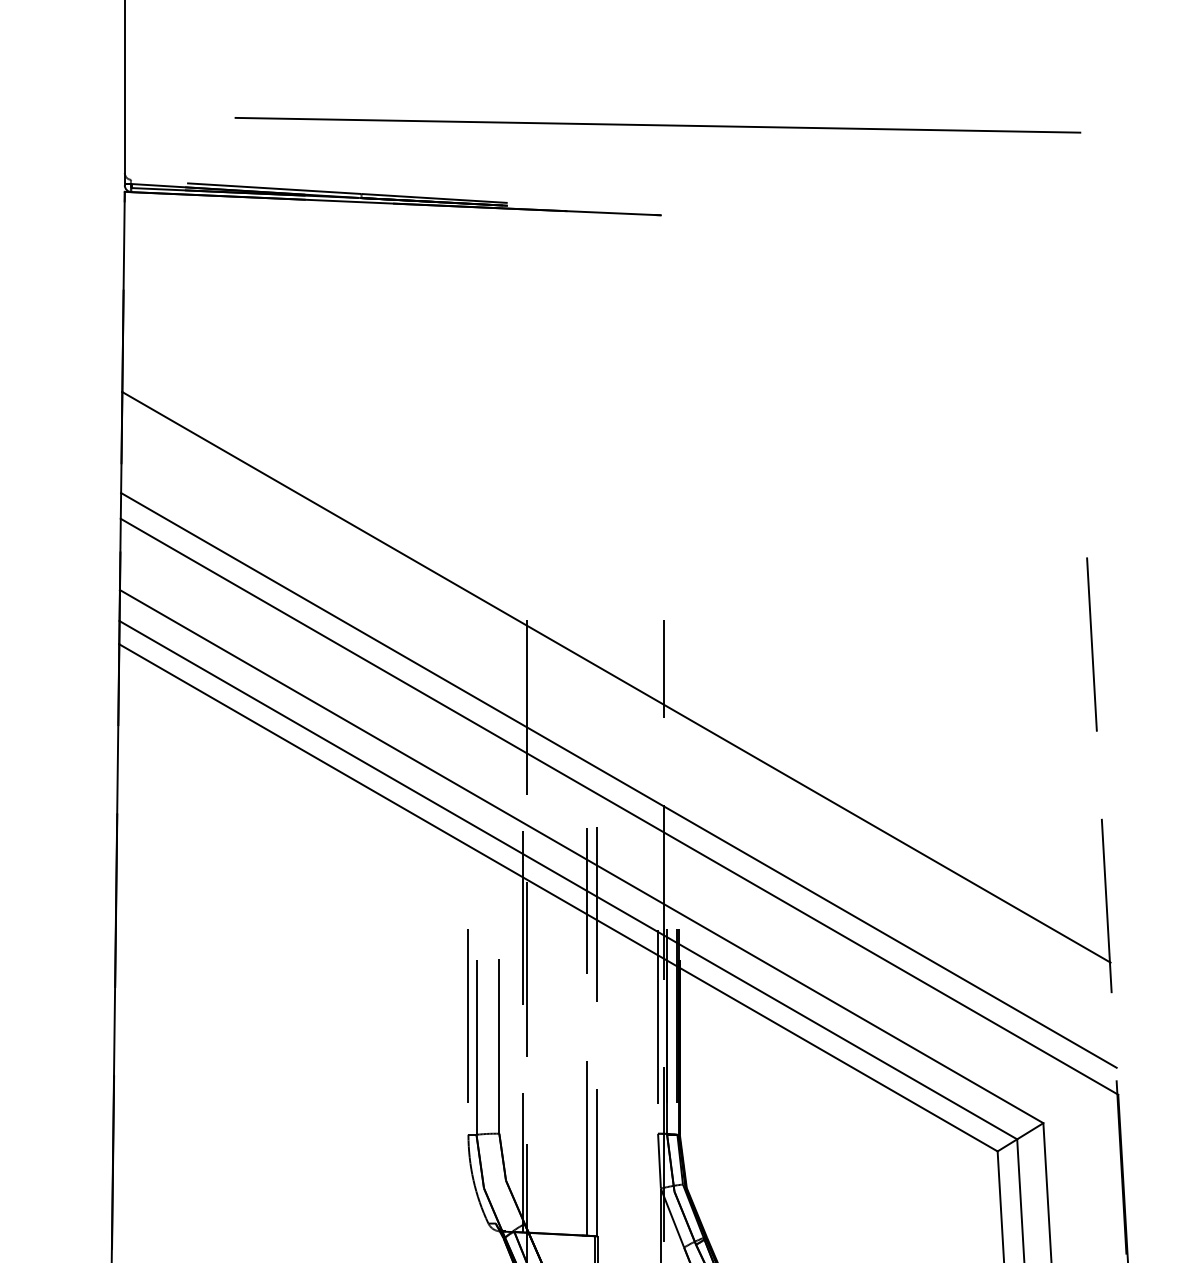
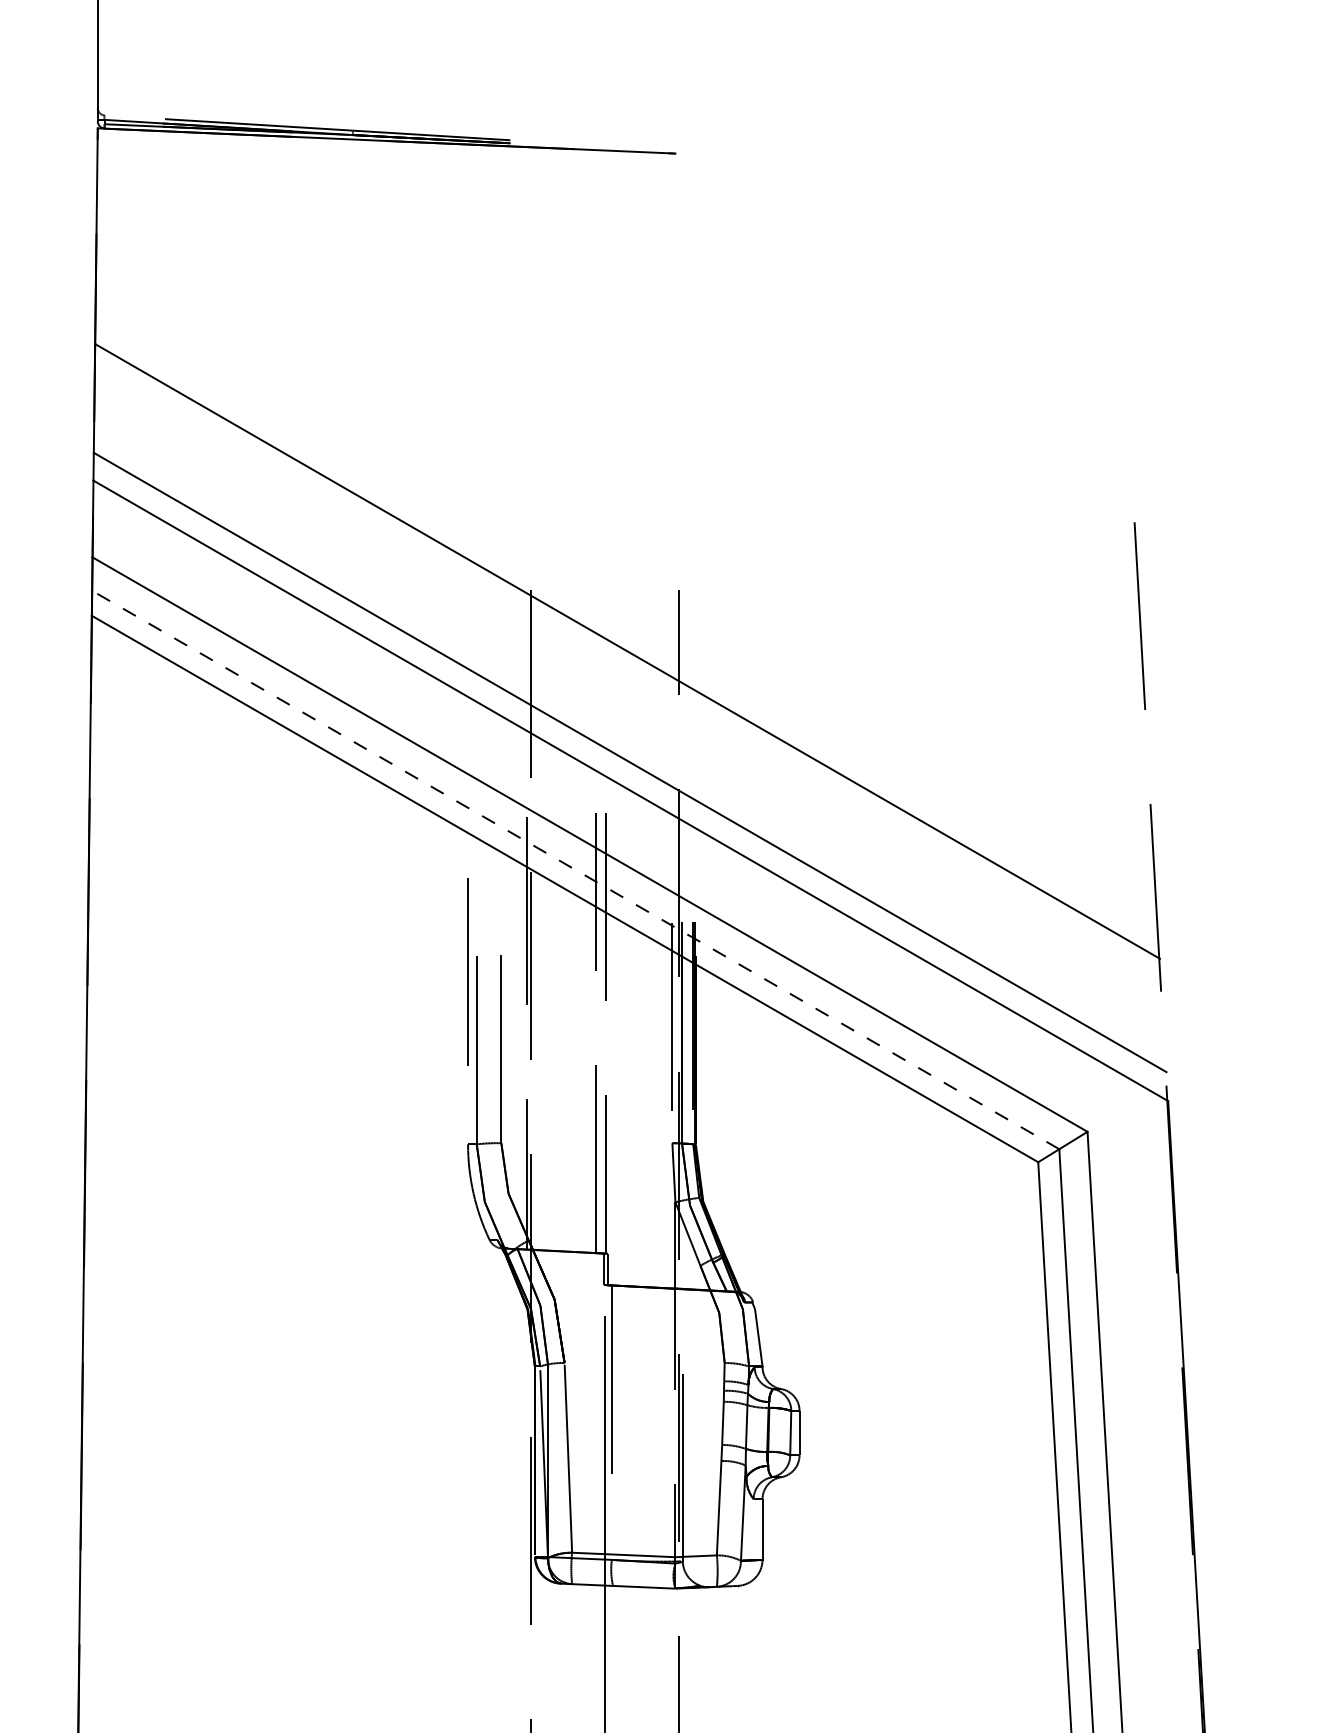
line: (658, 125) -> (672, 56), removed
line: (568, 879) -> (575, 869), solid -> dashed
line: (467, 1015) -> (467, 971), moved

